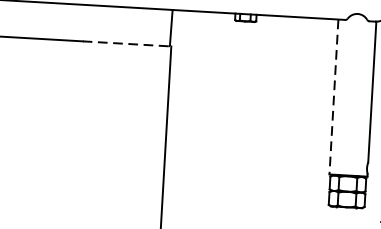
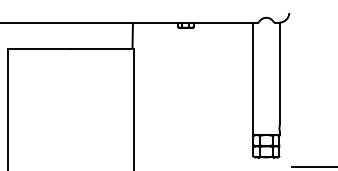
line: (125, 43) -> (100, 48), dashed -> solid
line: (333, 96) -> (252, 78), dashed -> solid

